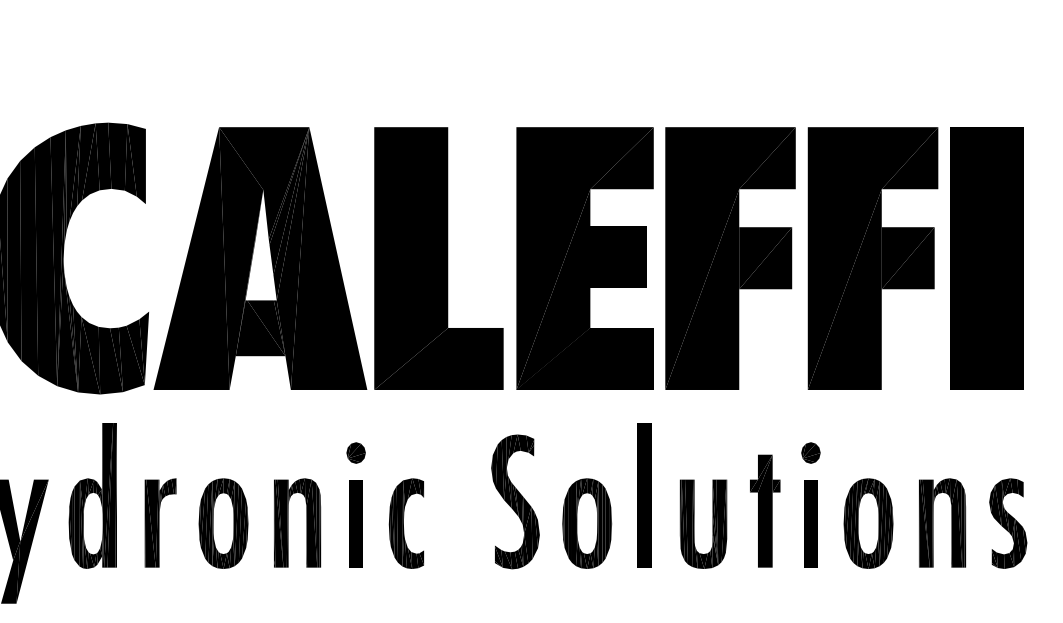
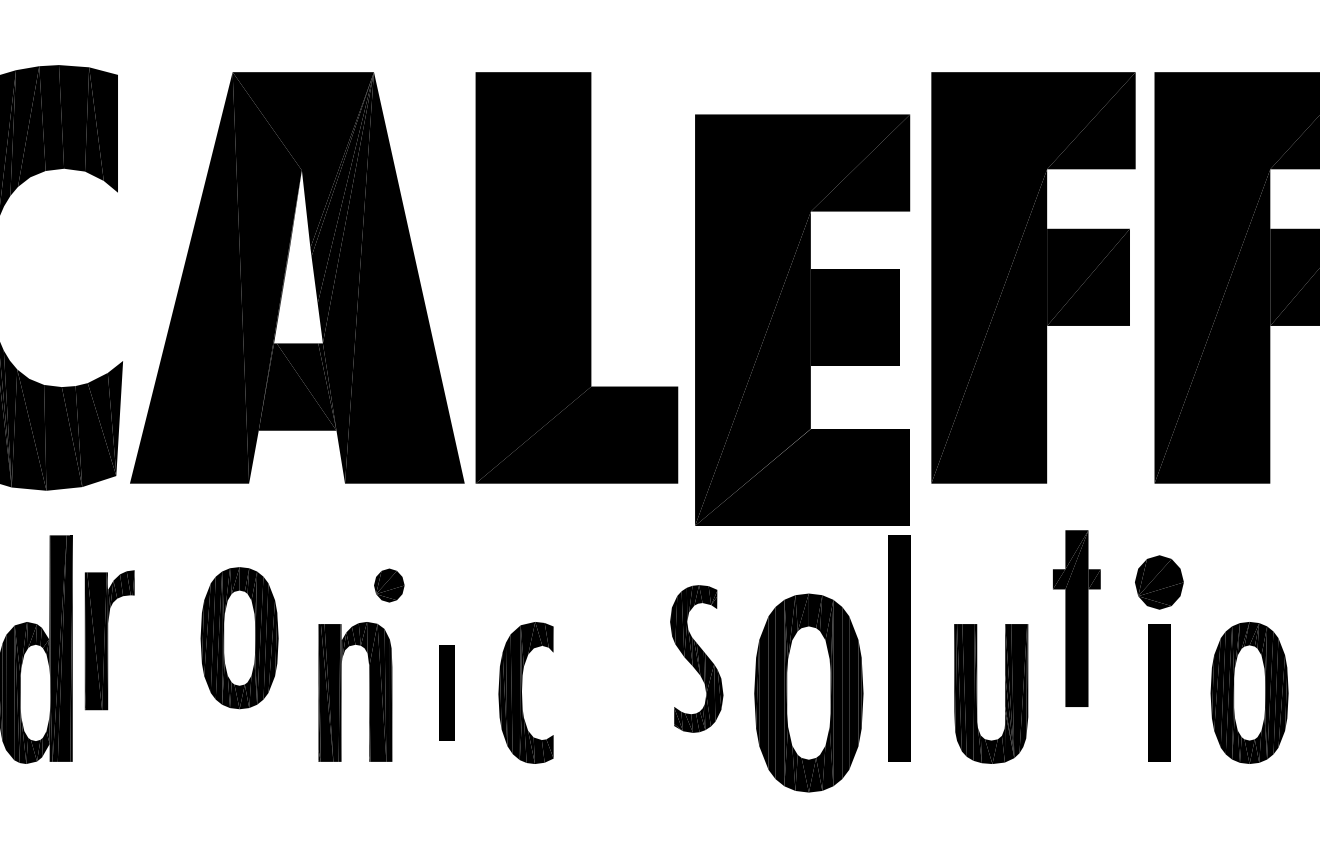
part: (584, 258) -> (801, 320), moved
part: (355, 452) -> (388, 584), moved
part: (810, 452) -> (1158, 581), size x1.6
part: (515, 501) -> (696, 658), size x0.7
part: (765, 510) -> (1077, 617), moved
part: (160, 522) -> (109, 639), moved
part: (223, 523) -> (239, 637), moved
part: (355, 523) -> (446, 692), size x0.7
part: (587, 523) -> (809, 692), size x1.4

